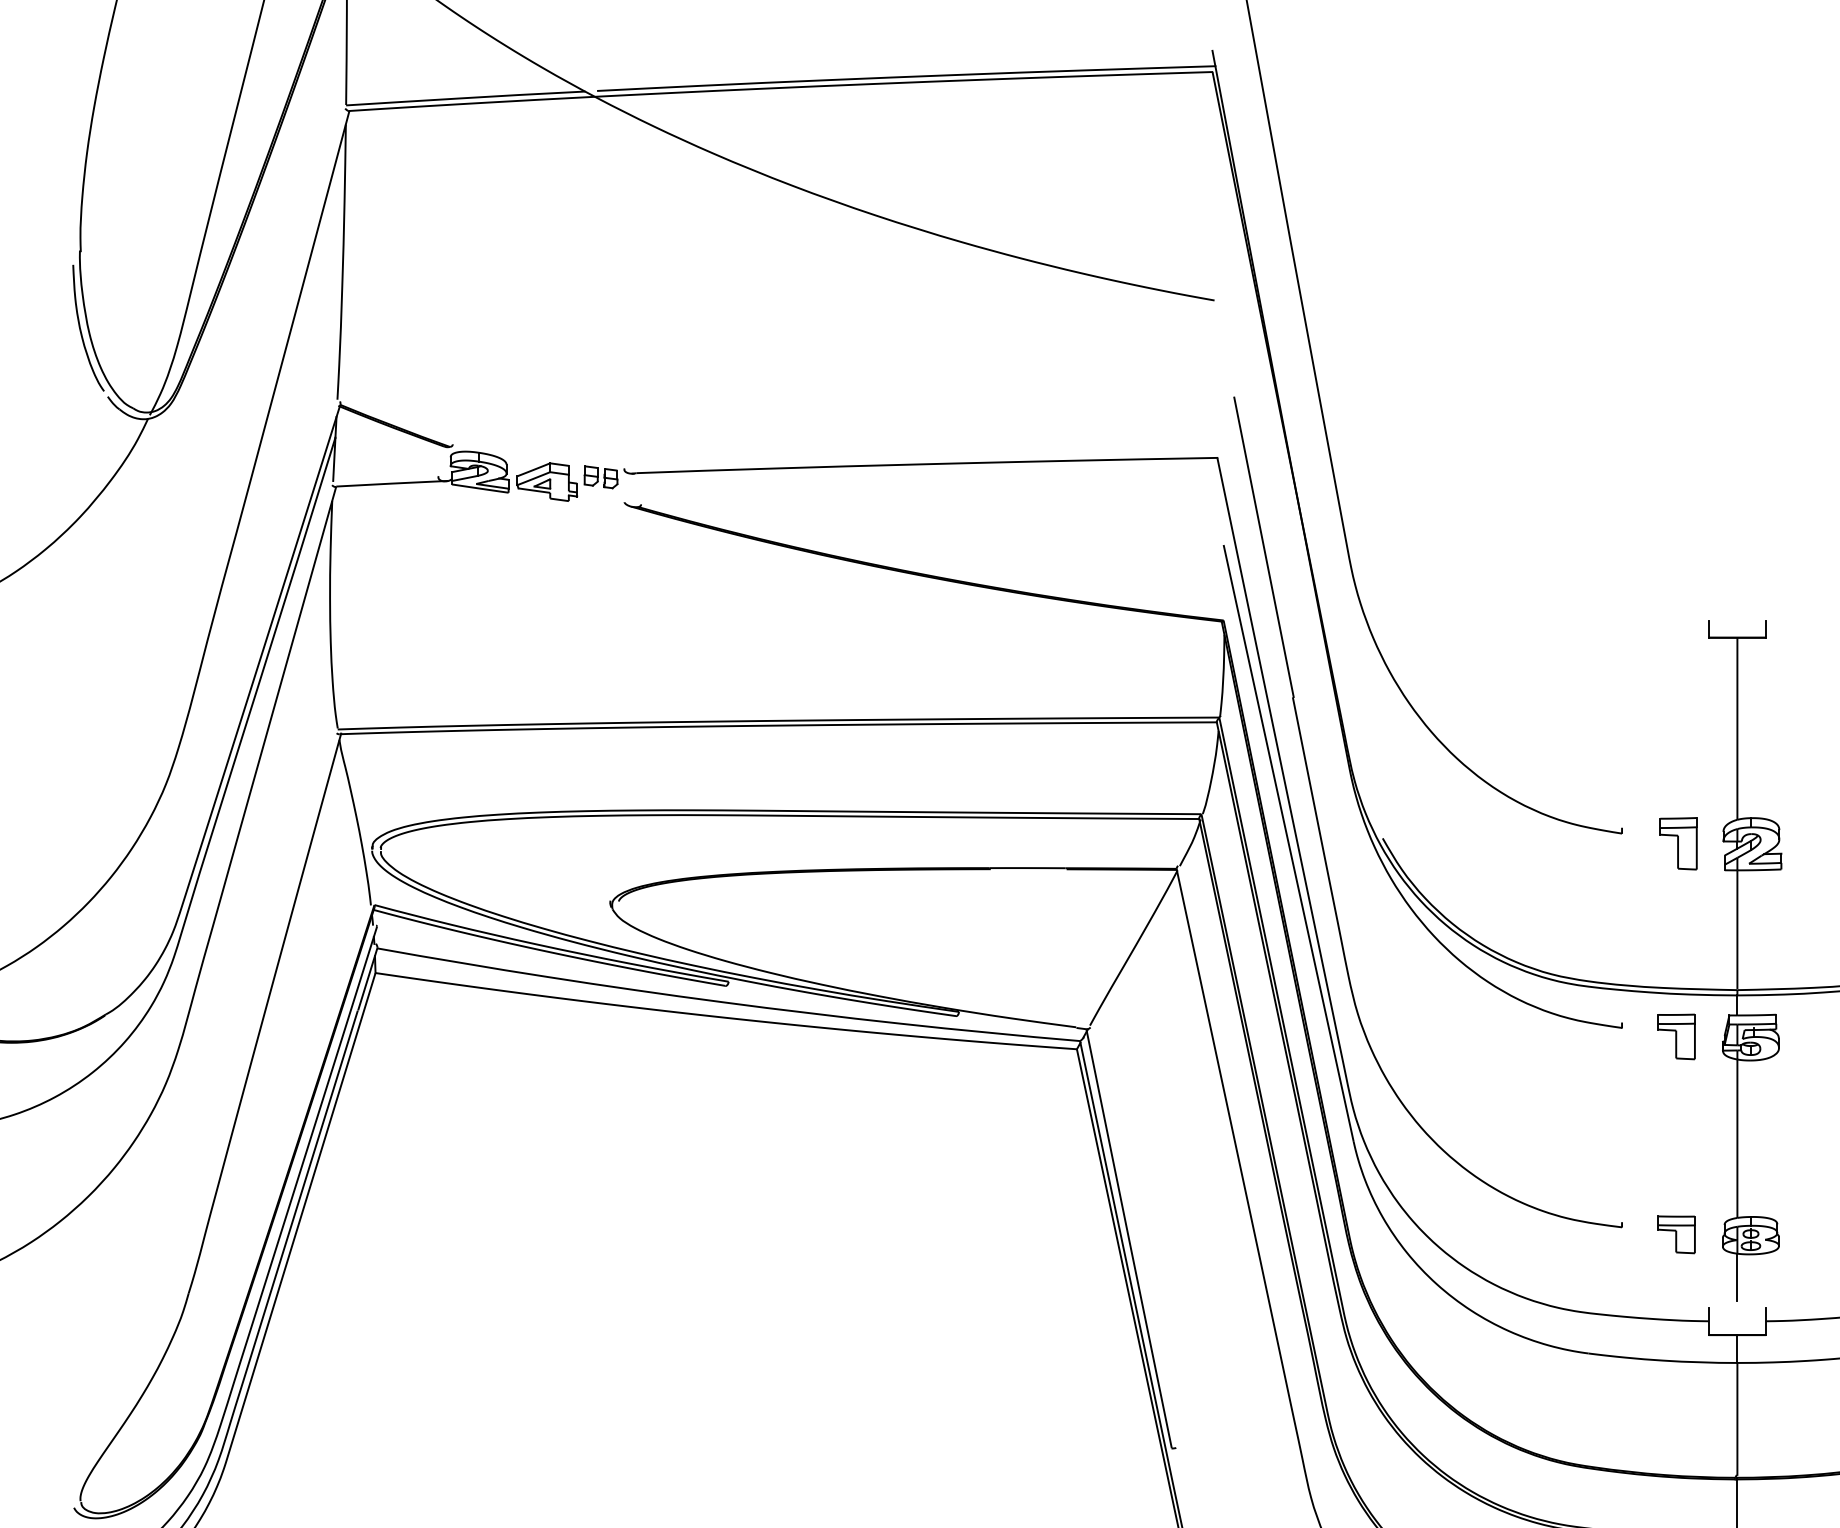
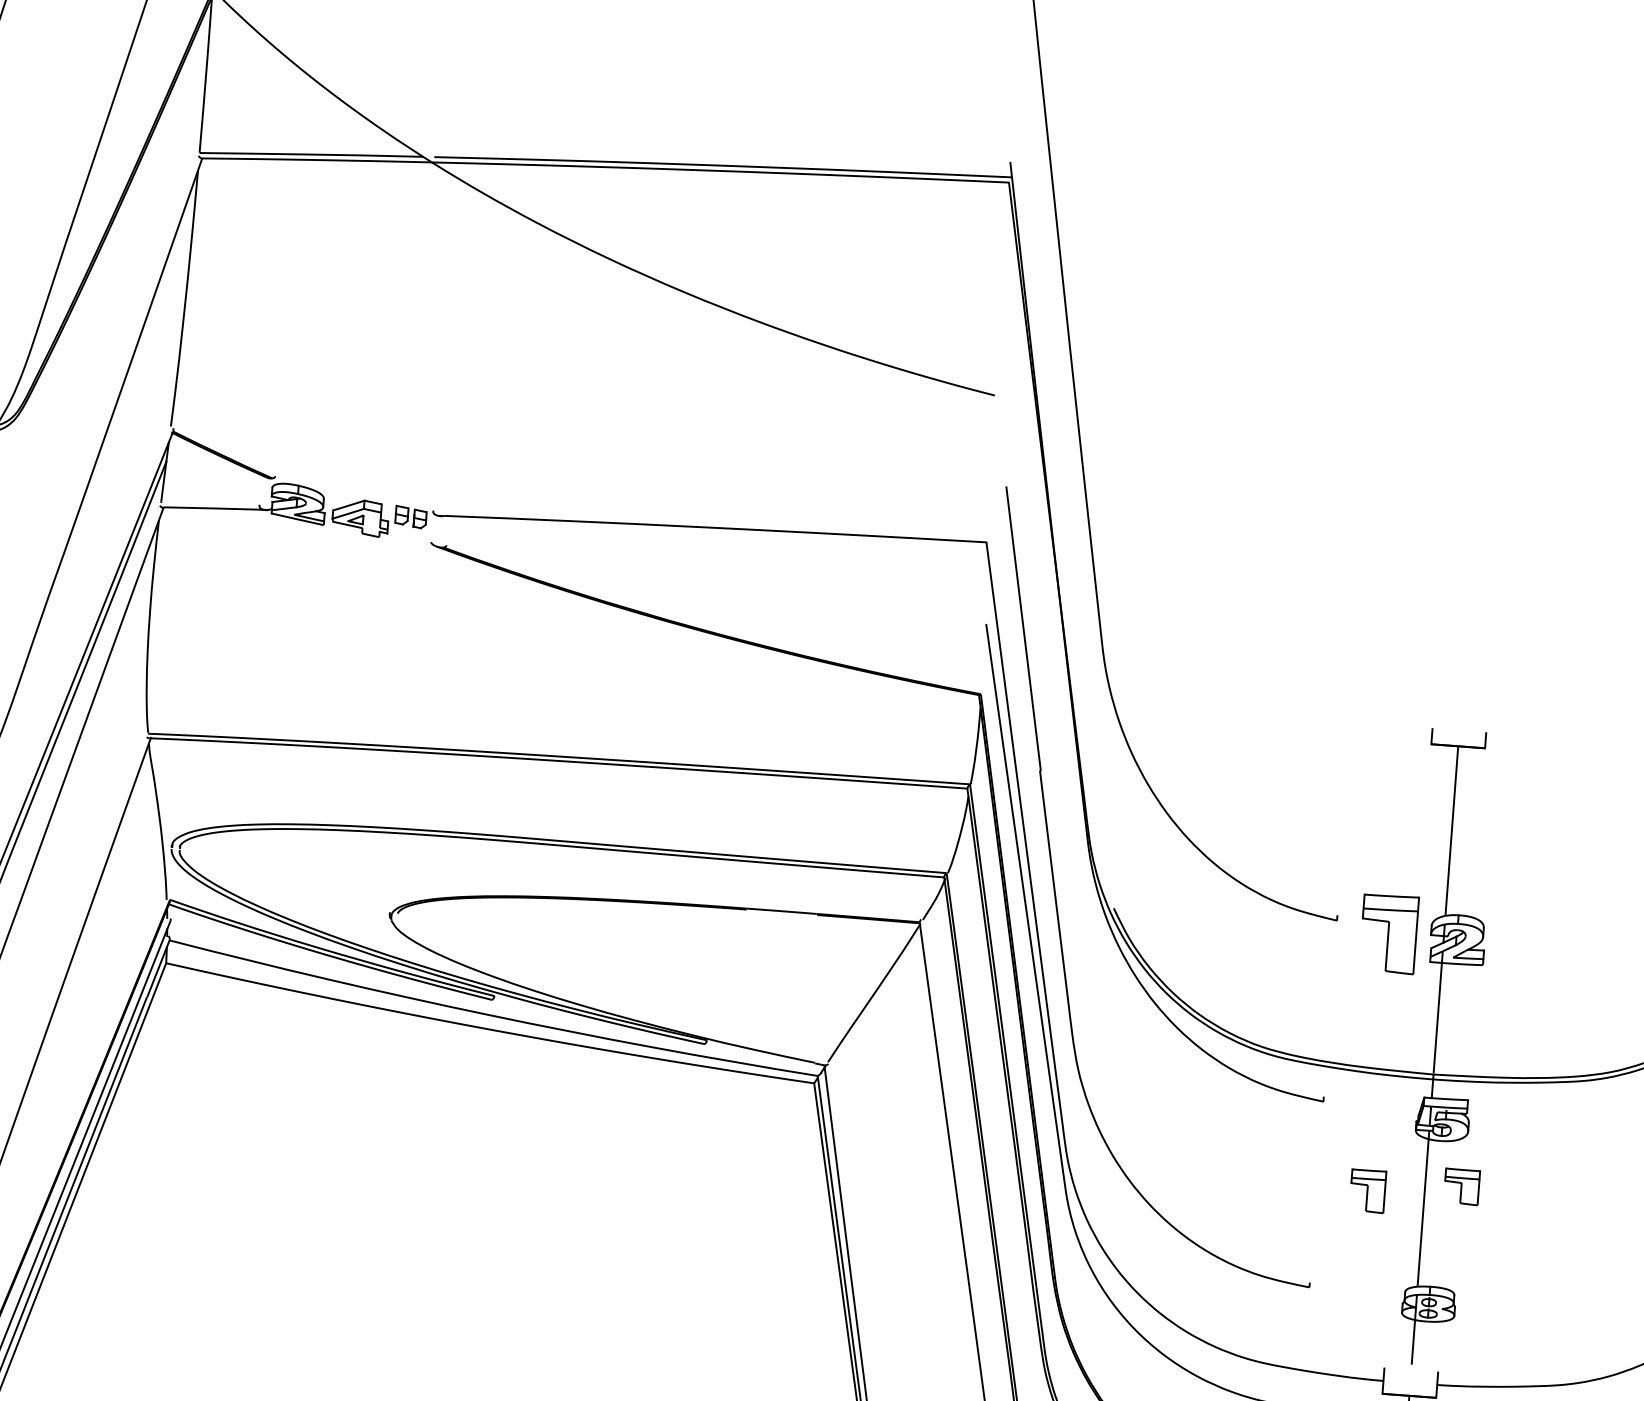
part: (1678, 843) -> (1388, 933), size x1.6
part: (1676, 1036) -> (1367, 1190), moved
part: (1676, 1234) -> (1461, 1186), moved

